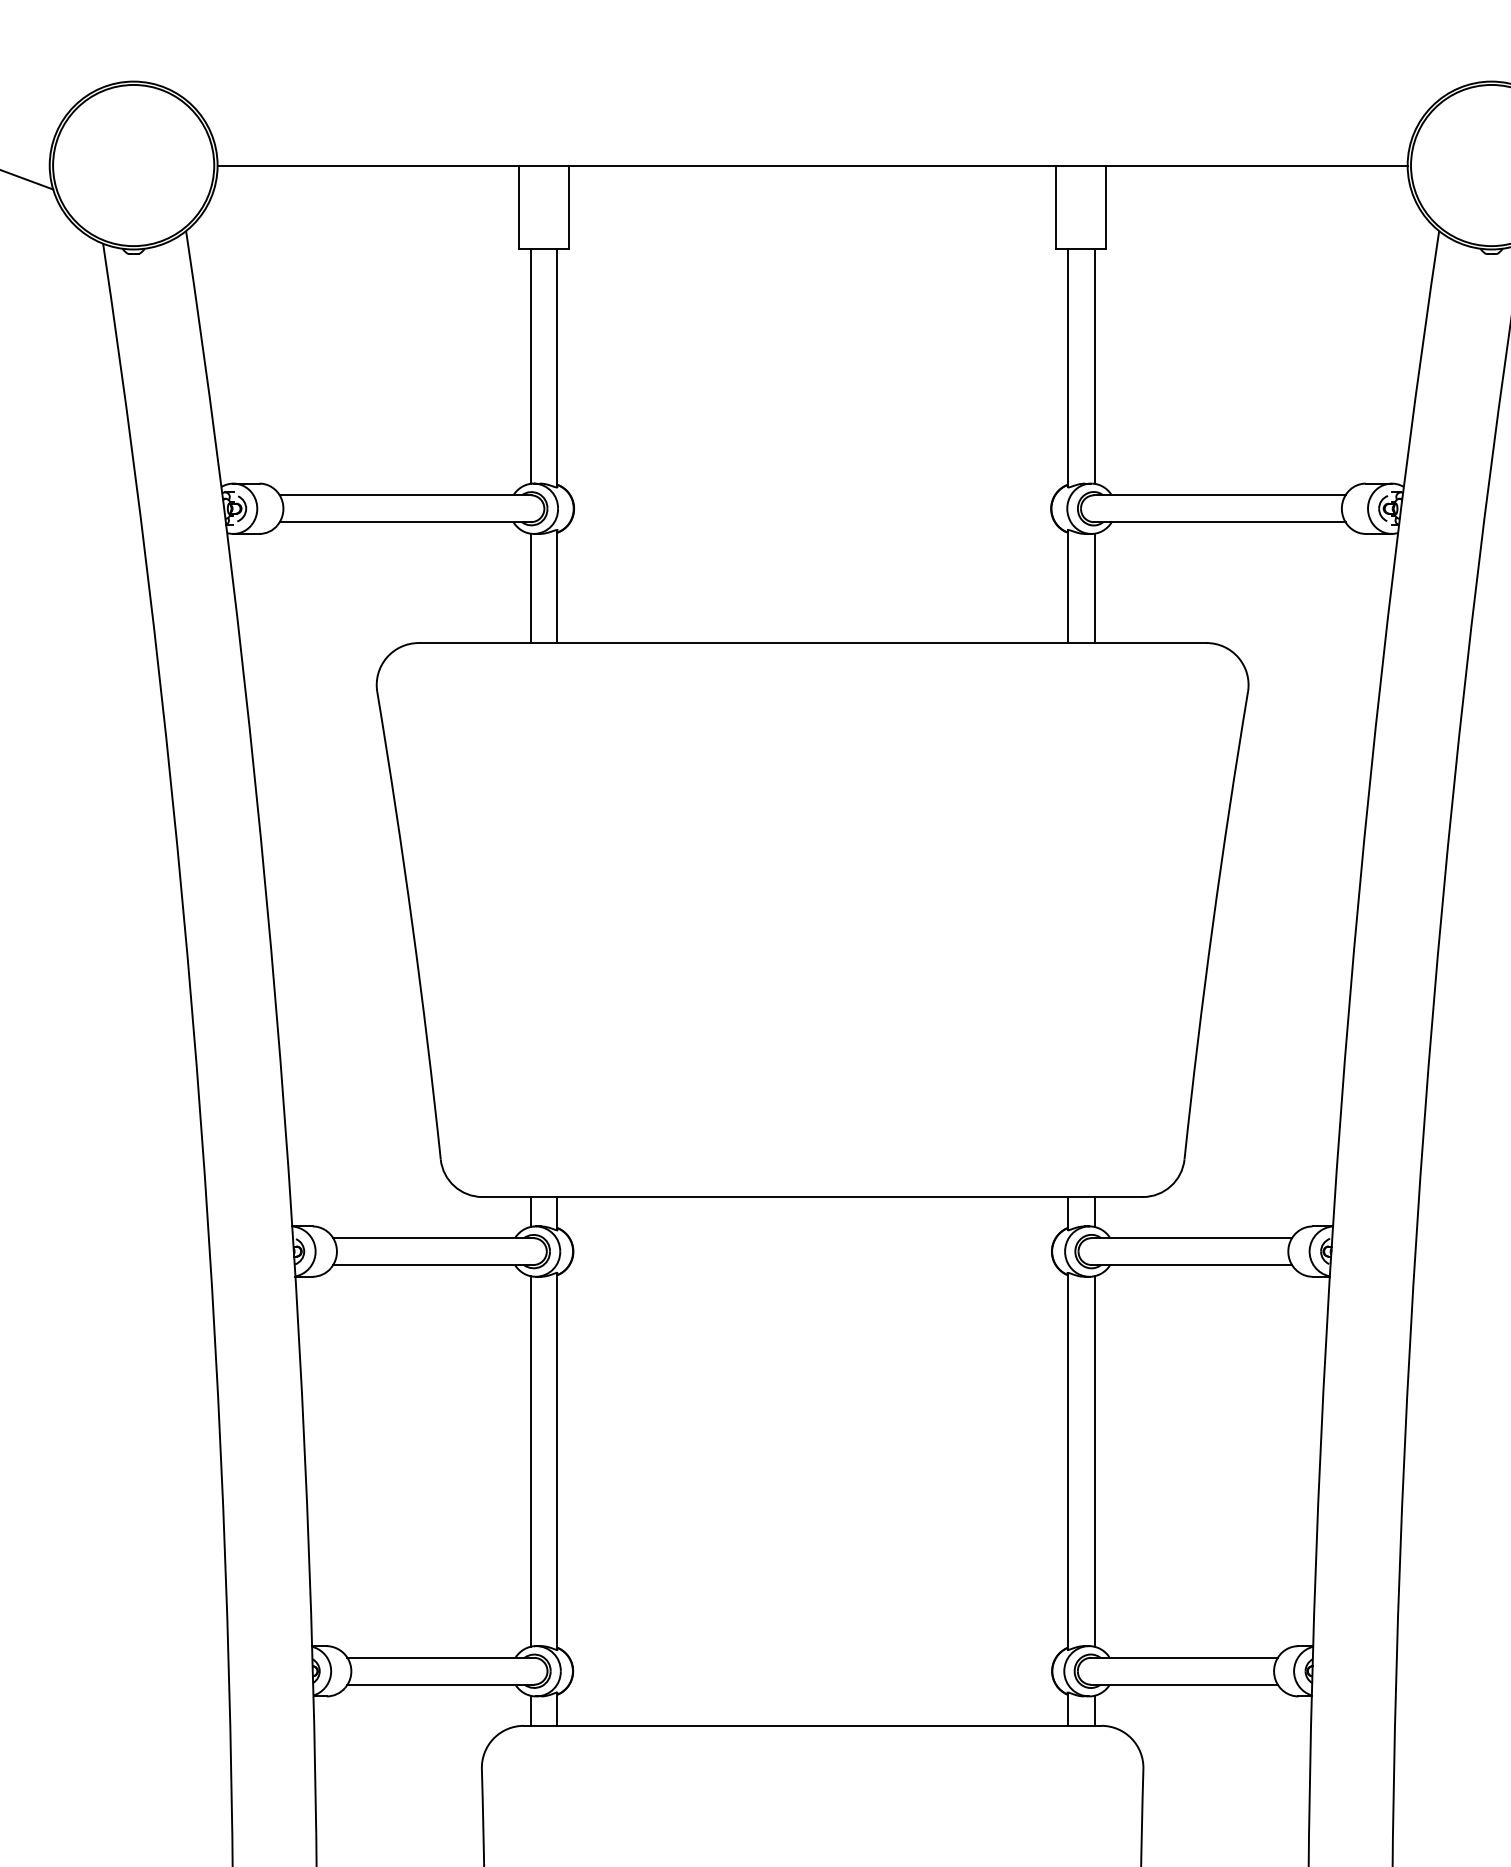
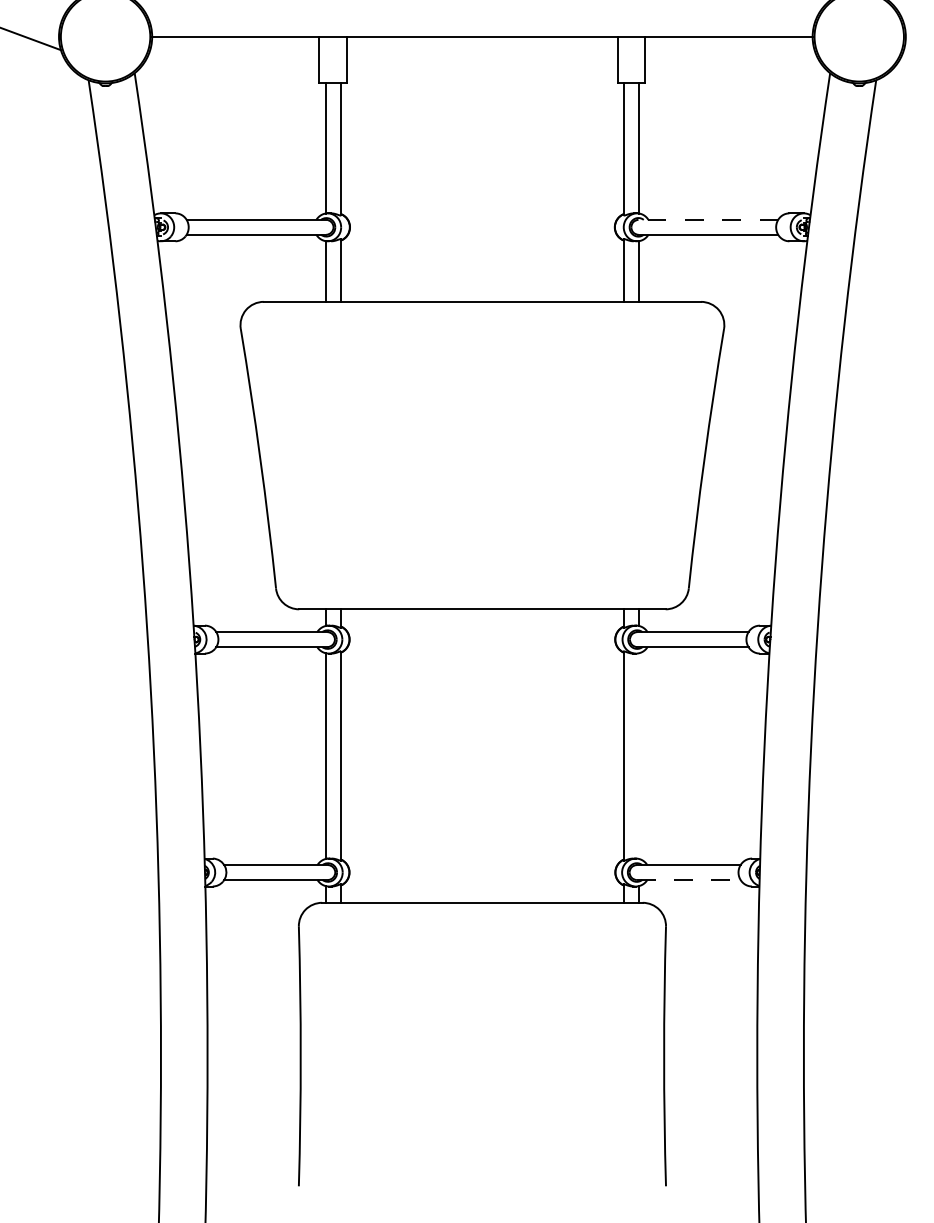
line: (1219, 494) -> (708, 219), solid -> dashed
line: (1093, 1460) -> (638, 755), removed
line: (1183, 1683) -> (688, 879), solid -> dashed

